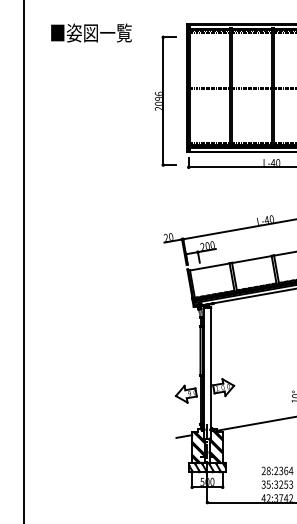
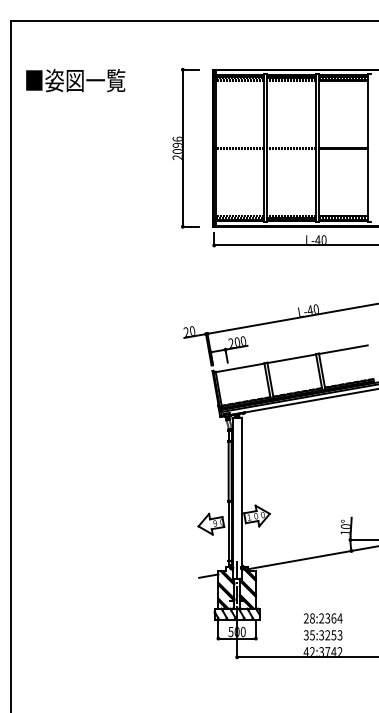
text: (91, 33) -> (75, 80), moved
part: (165, 101) -> (185, 148), moved

